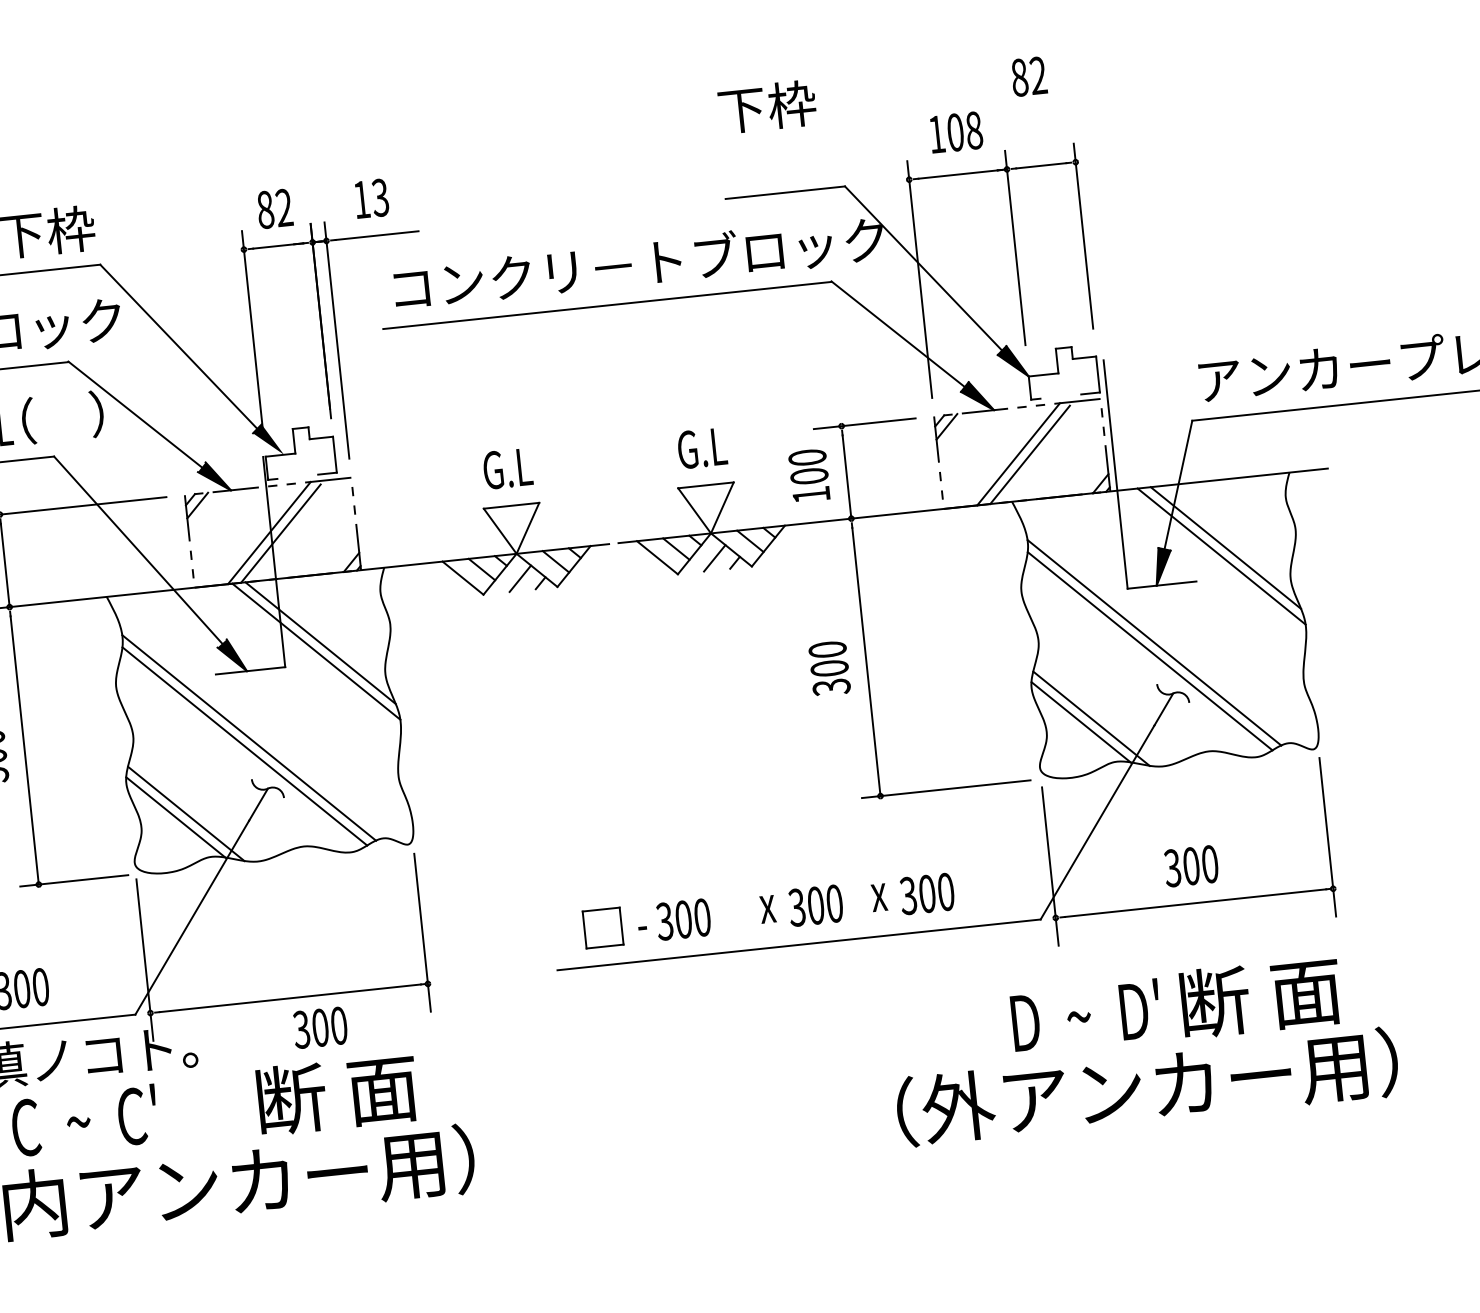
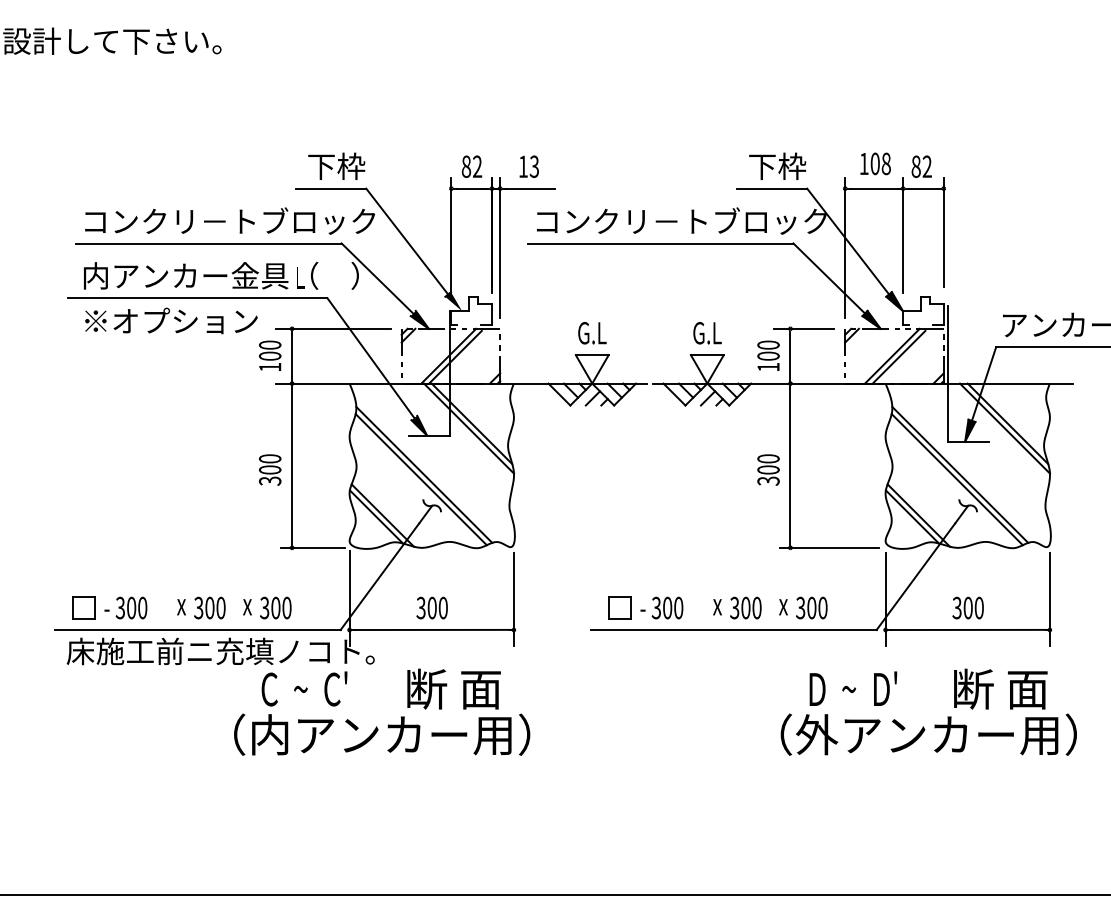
text: (1028, 76) -> (921, 166), moved
text: (767, 105) -> (777, 165), moved
text: (1086, 1014) -> (853, 688), moved
text: (319, 1026) -> (431, 607), moved

